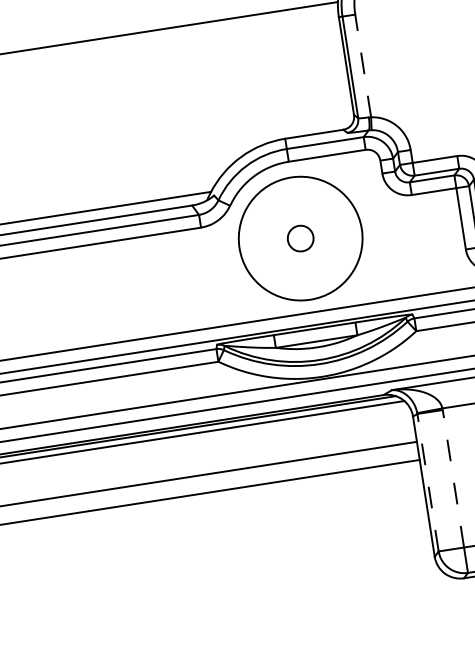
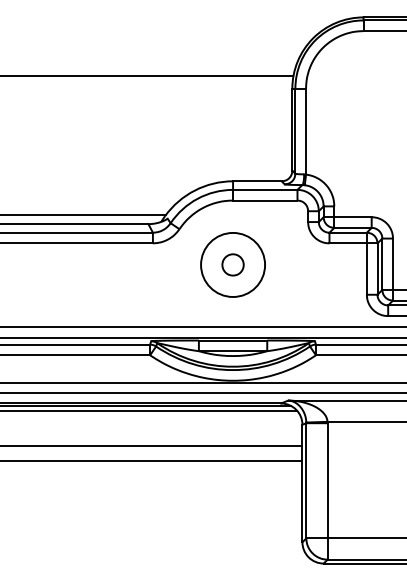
line: (363, 65) -> (306, 131), dashed -> solid
circle: (301, 237) -> (233, 264), size x0.62
line: (453, 478) -> (327, 480), dashed -> solid
line: (428, 482) -> (306, 480), dashed -> solid

